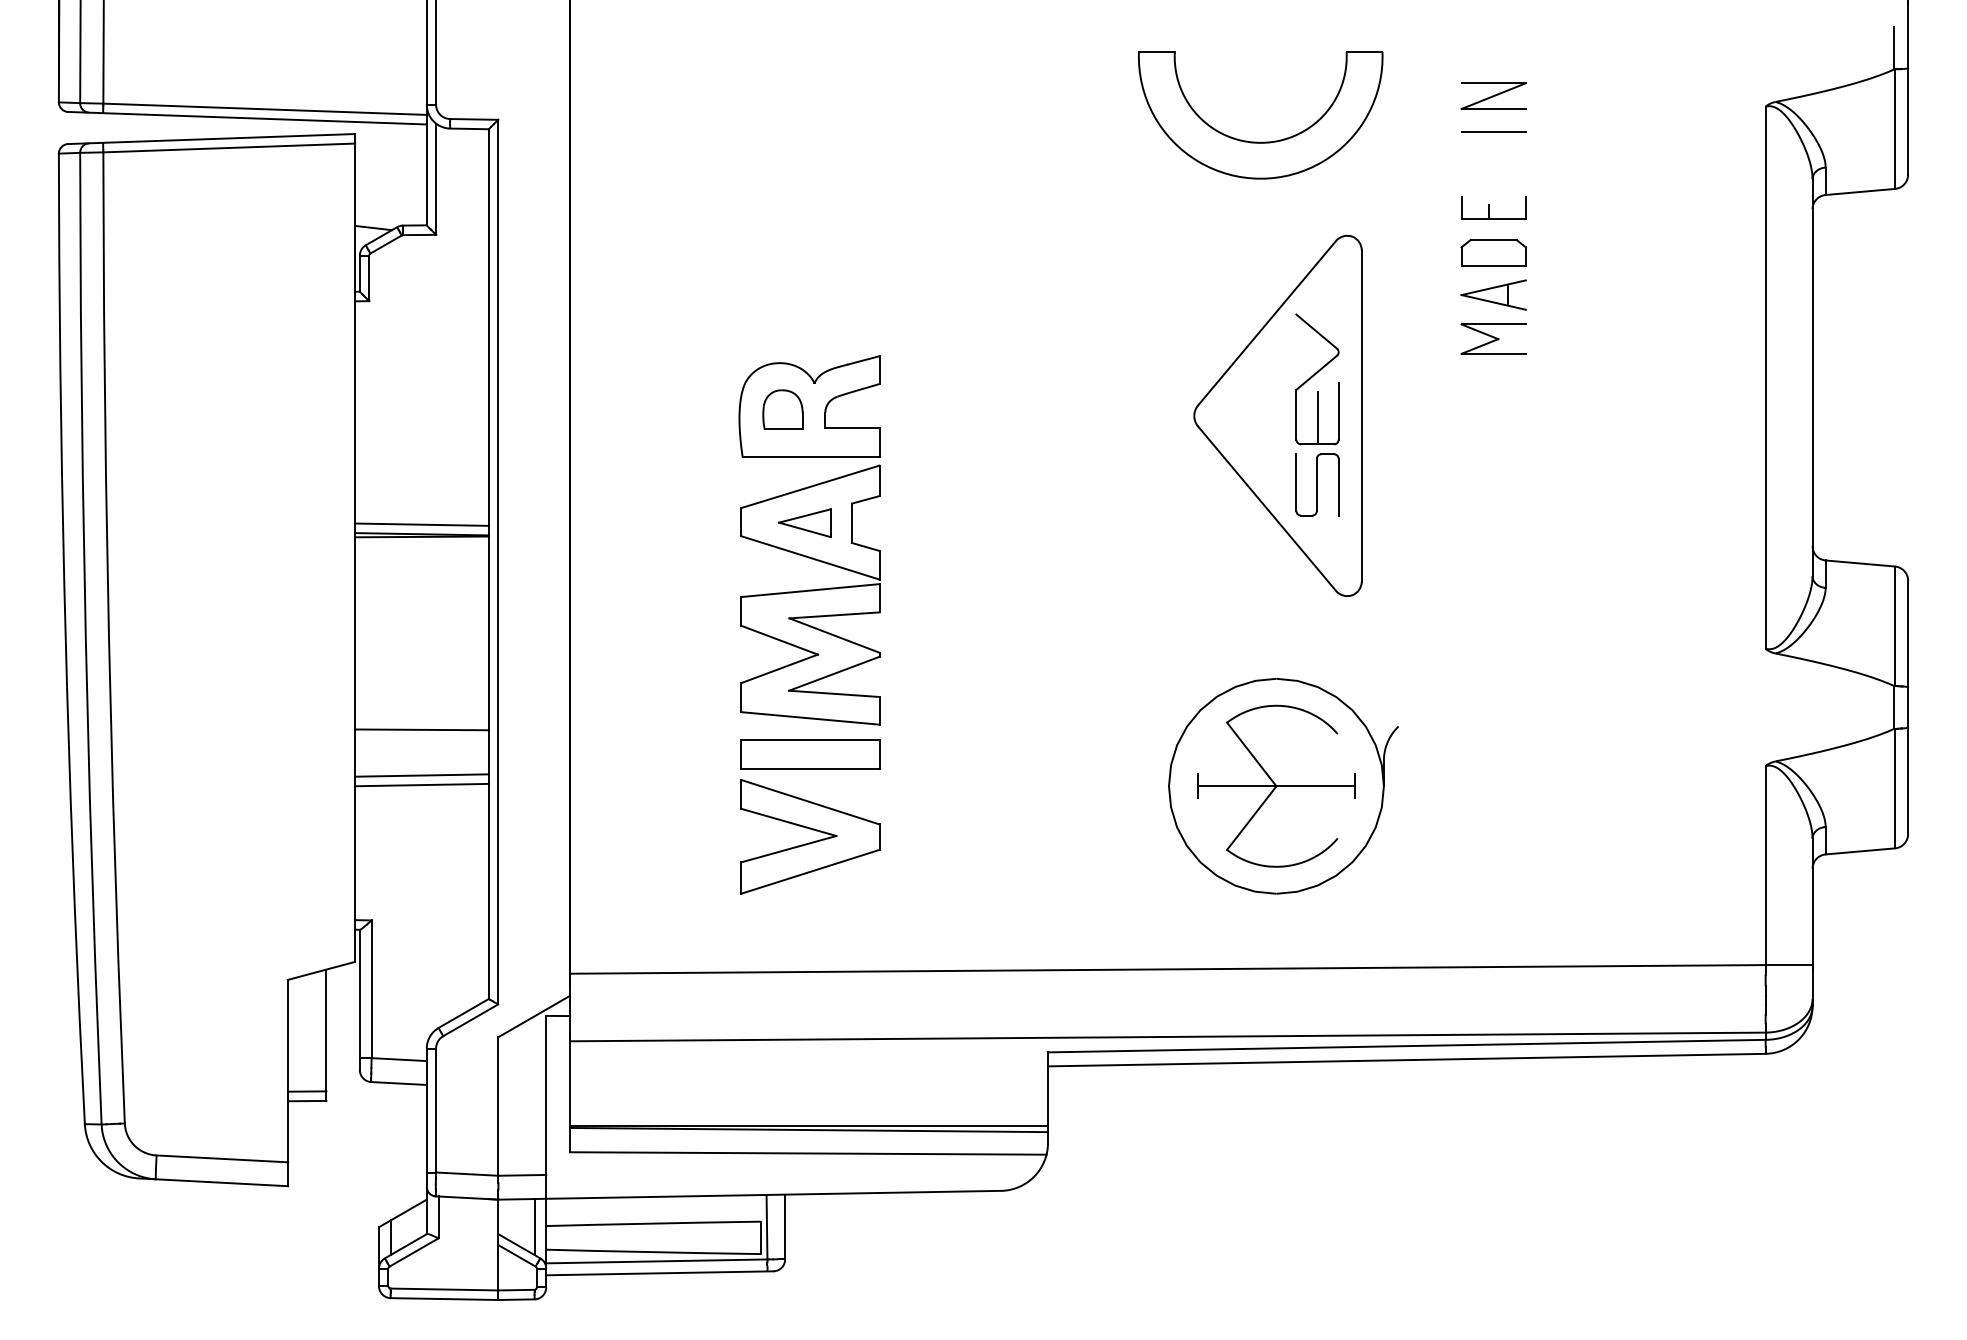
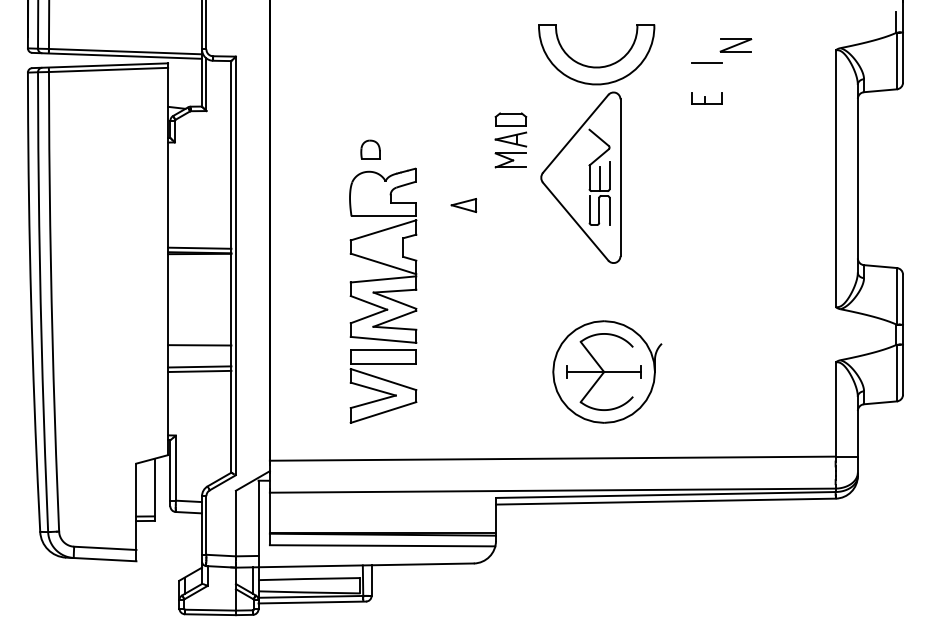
part: (1492, 96) -> (735, 45), moved
part: (1492, 297) -> (510, 140), moved
part: (782, 409) -> (370, 149), moved
part: (1277, 415) -> (580, 177), moved
part: (803, 523) -> (463, 205), moved

